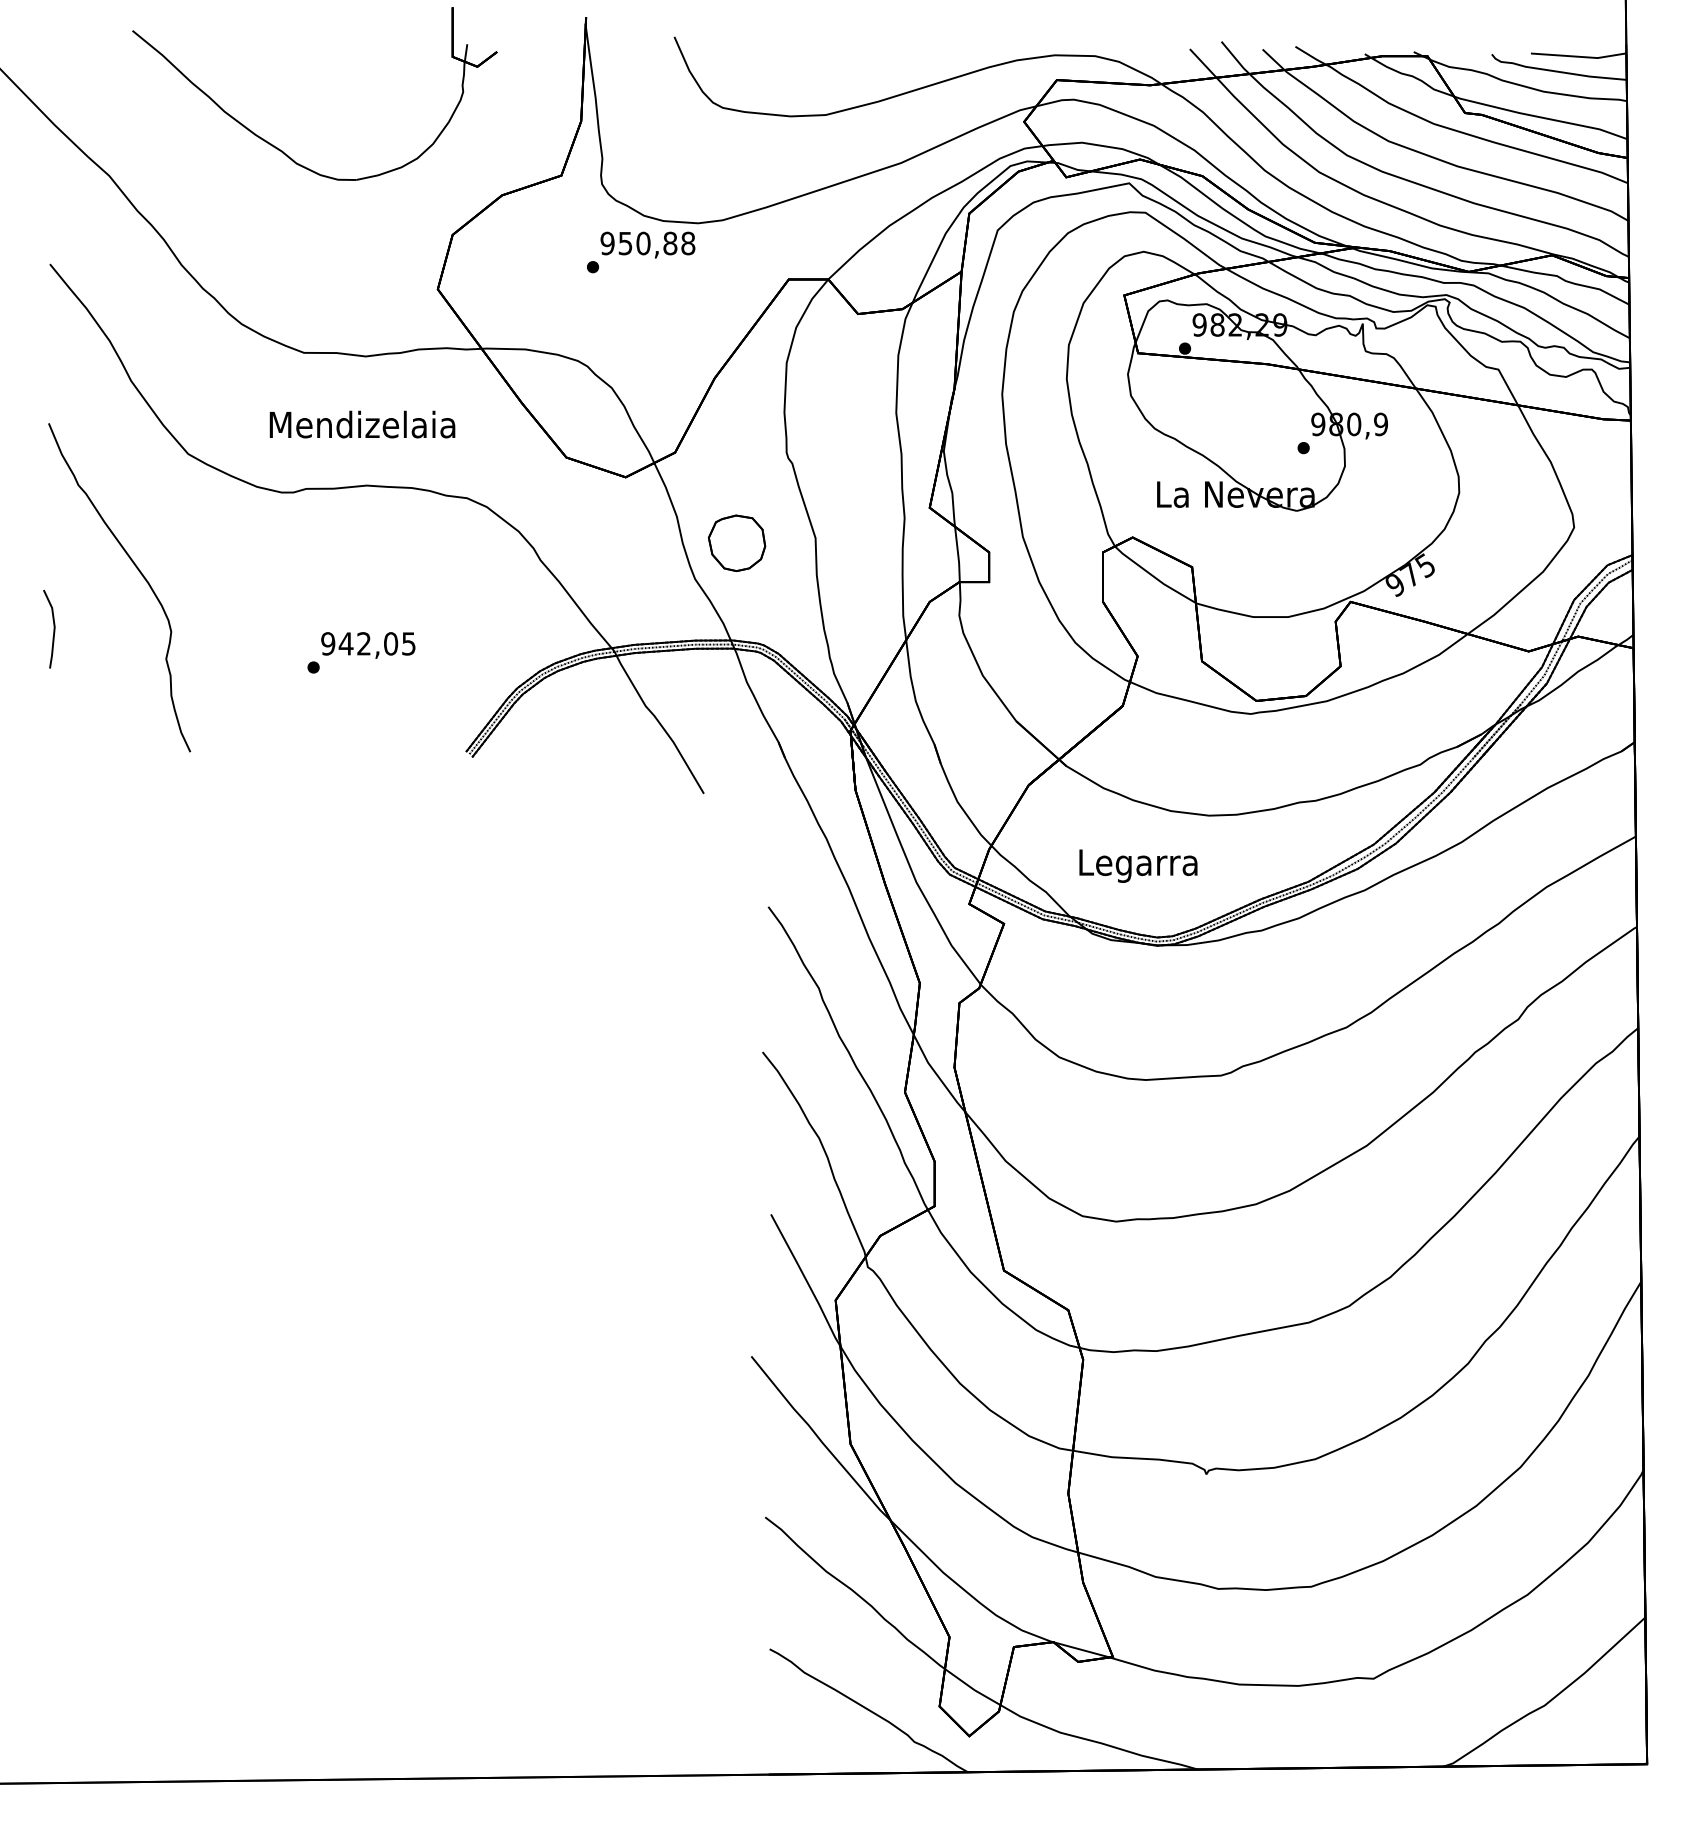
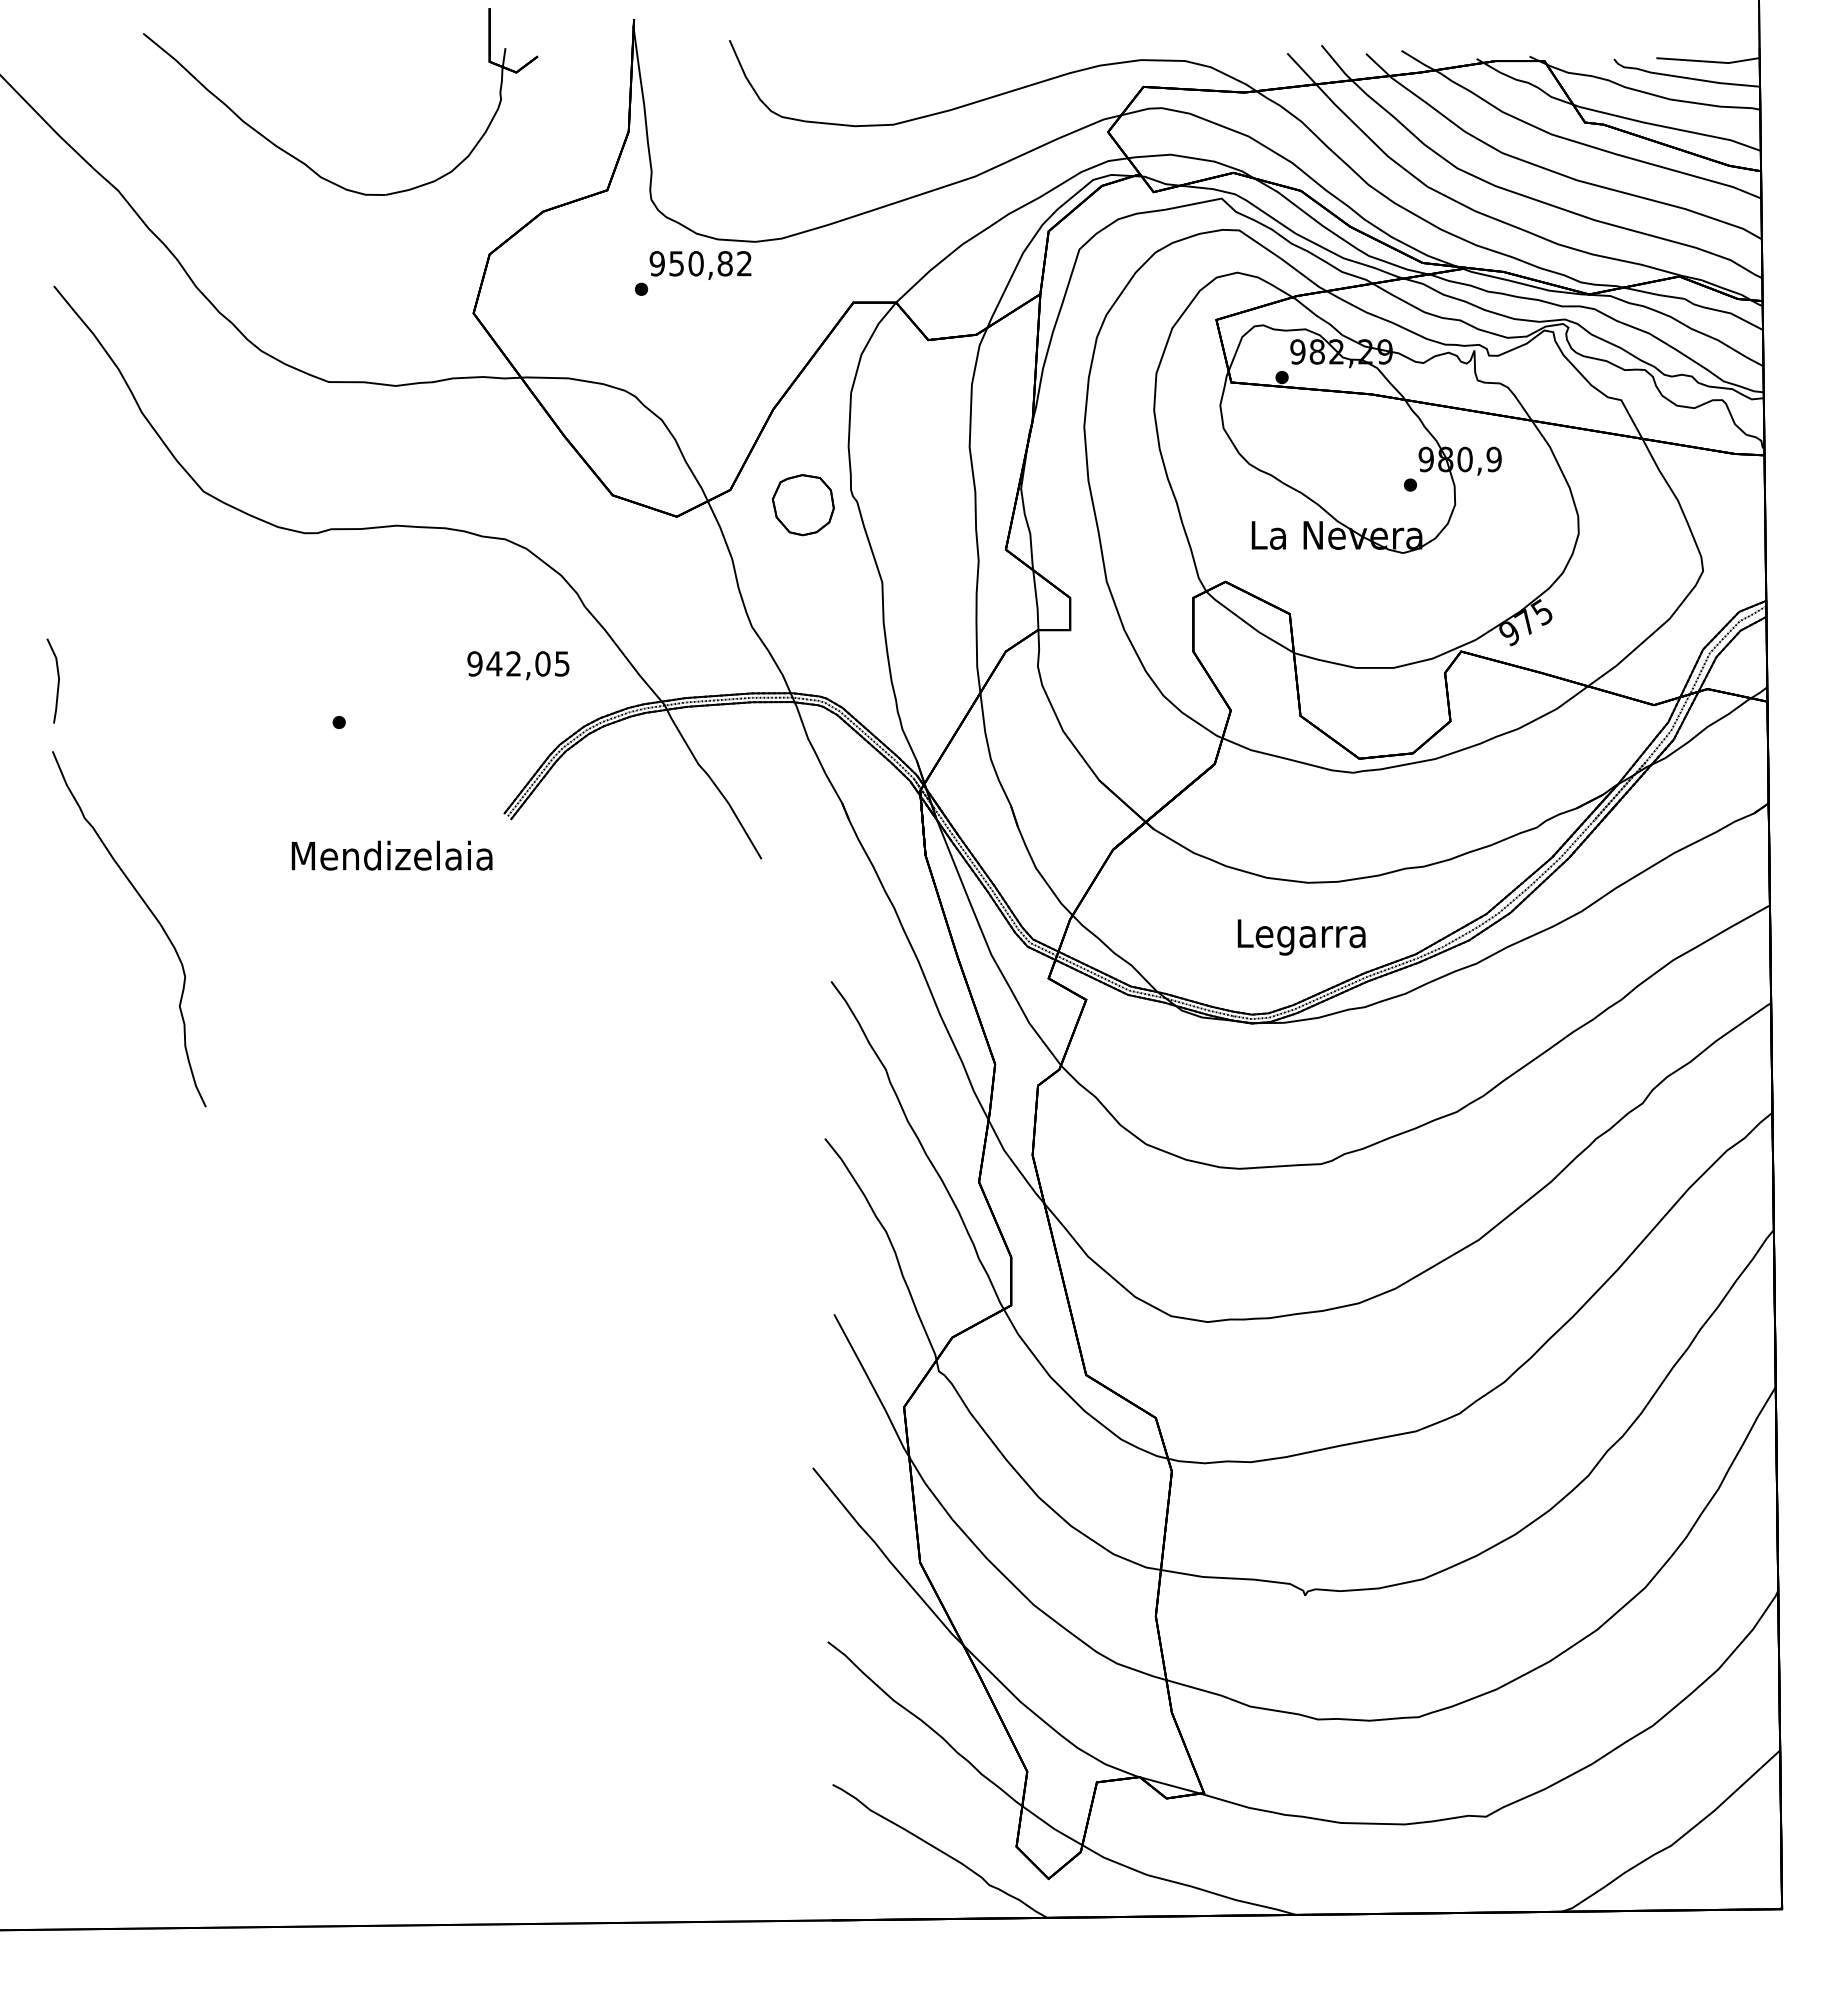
text: (688, 243) -> (744, 263), 950,88 -> 950,82
text: (361, 424) -> (391, 855), moved
part: (737, 543) -> (803, 505), moved
curve: (139, 572) -> (150, 912), moved
text: (368, 645) -> (518, 665), moved
text: (1138, 866) -> (1301, 937), moved

